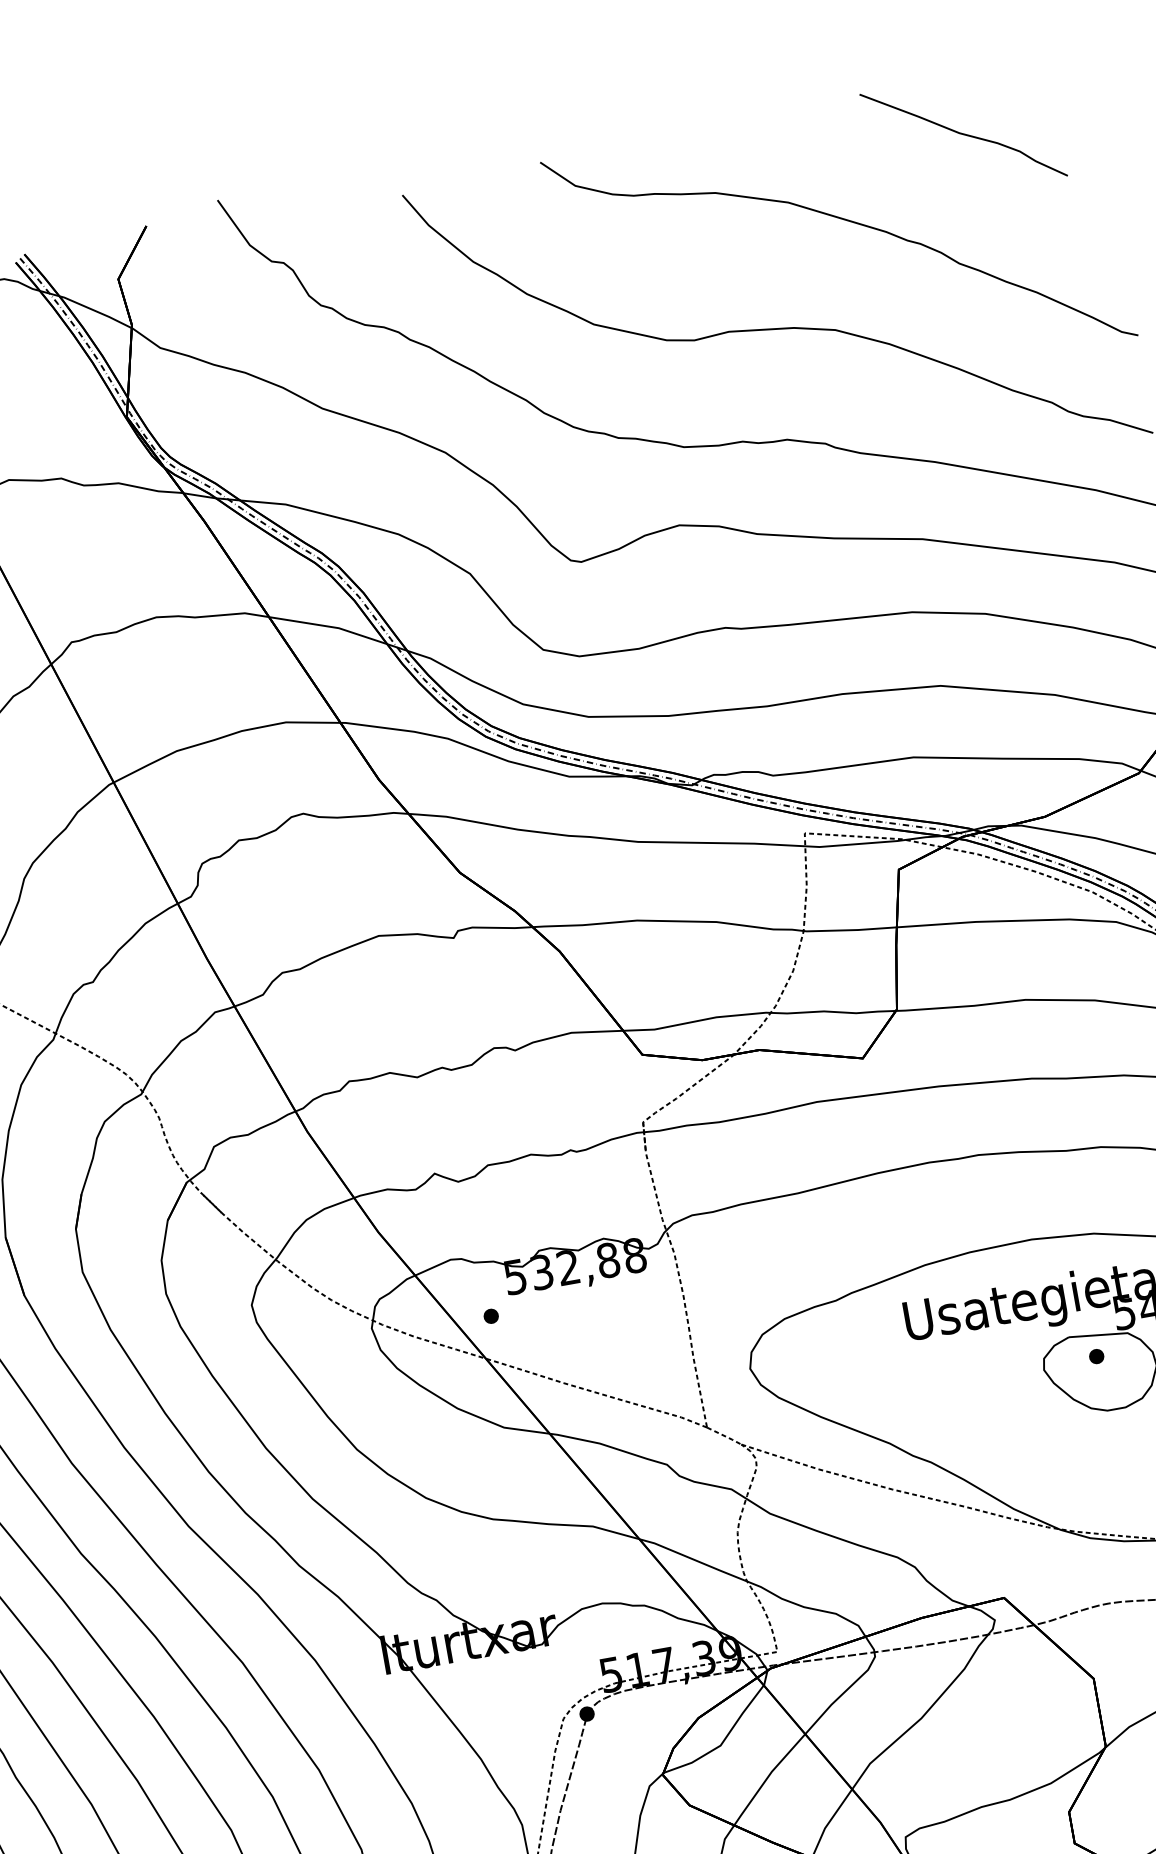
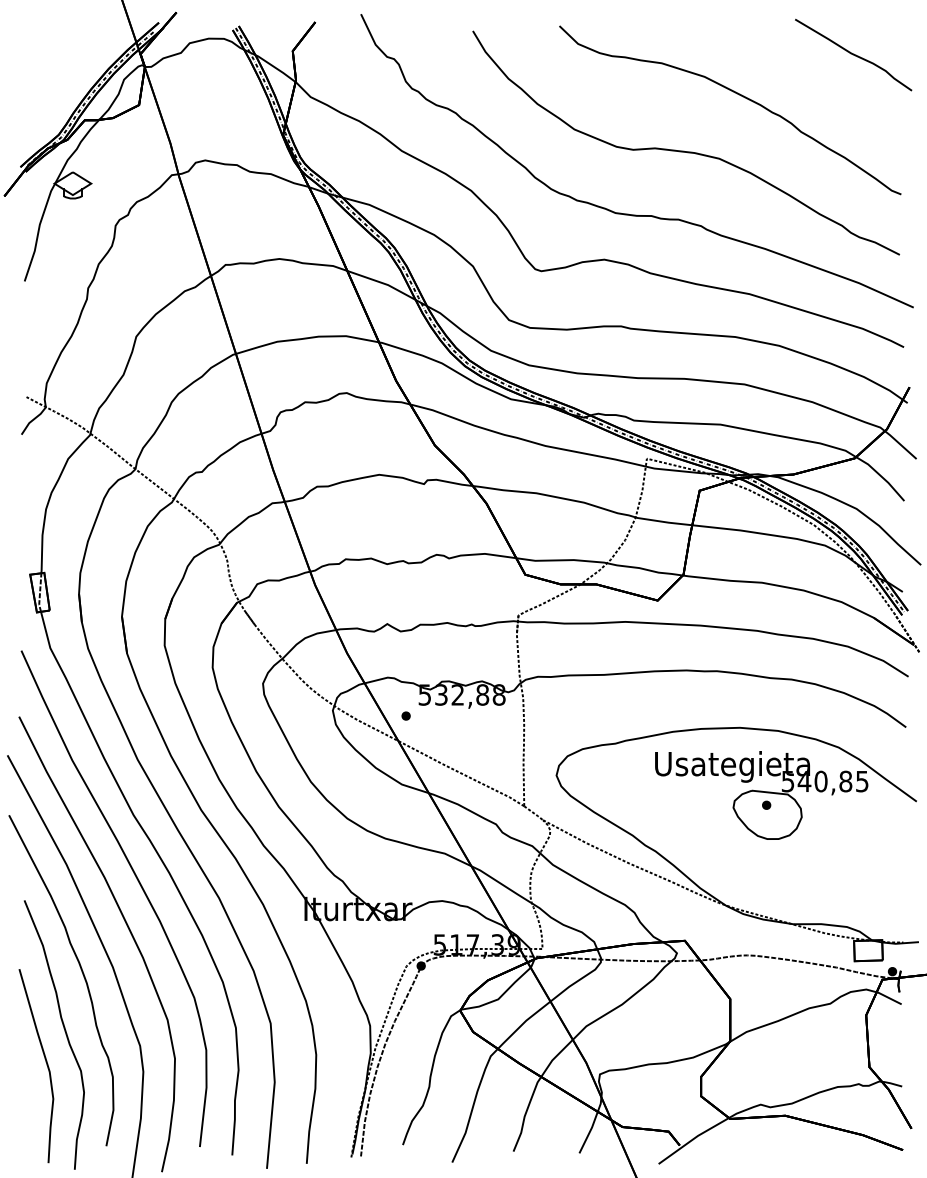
curve: (963, 134) -> (853, 54), moved

